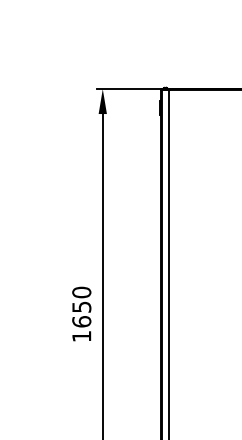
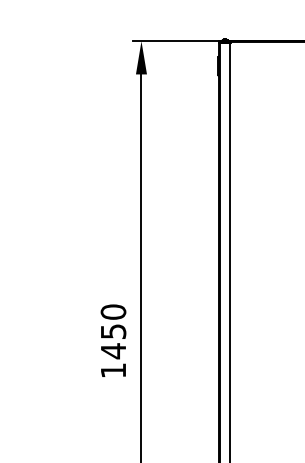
text: (81, 321) -> (113, 350), 1650 -> 1450

